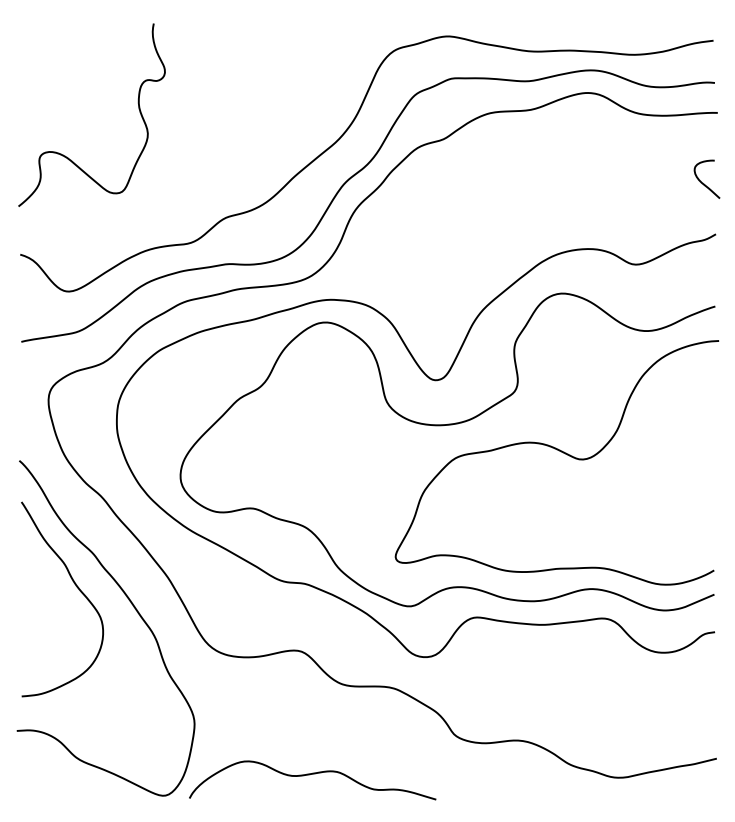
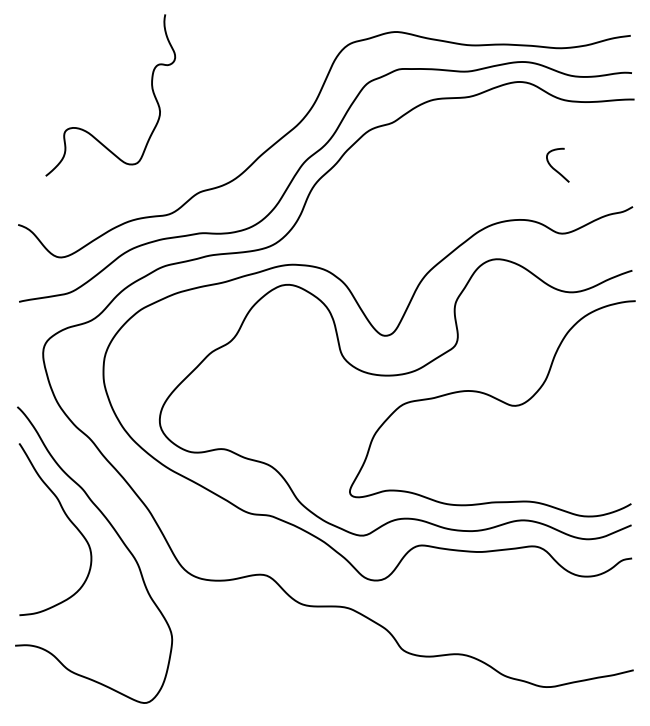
curve: (138, 109) -> (151, 90), moved
curve: (704, 183) -> (555, 169), moved
curve: (309, 775) -> (273, 685), removed

